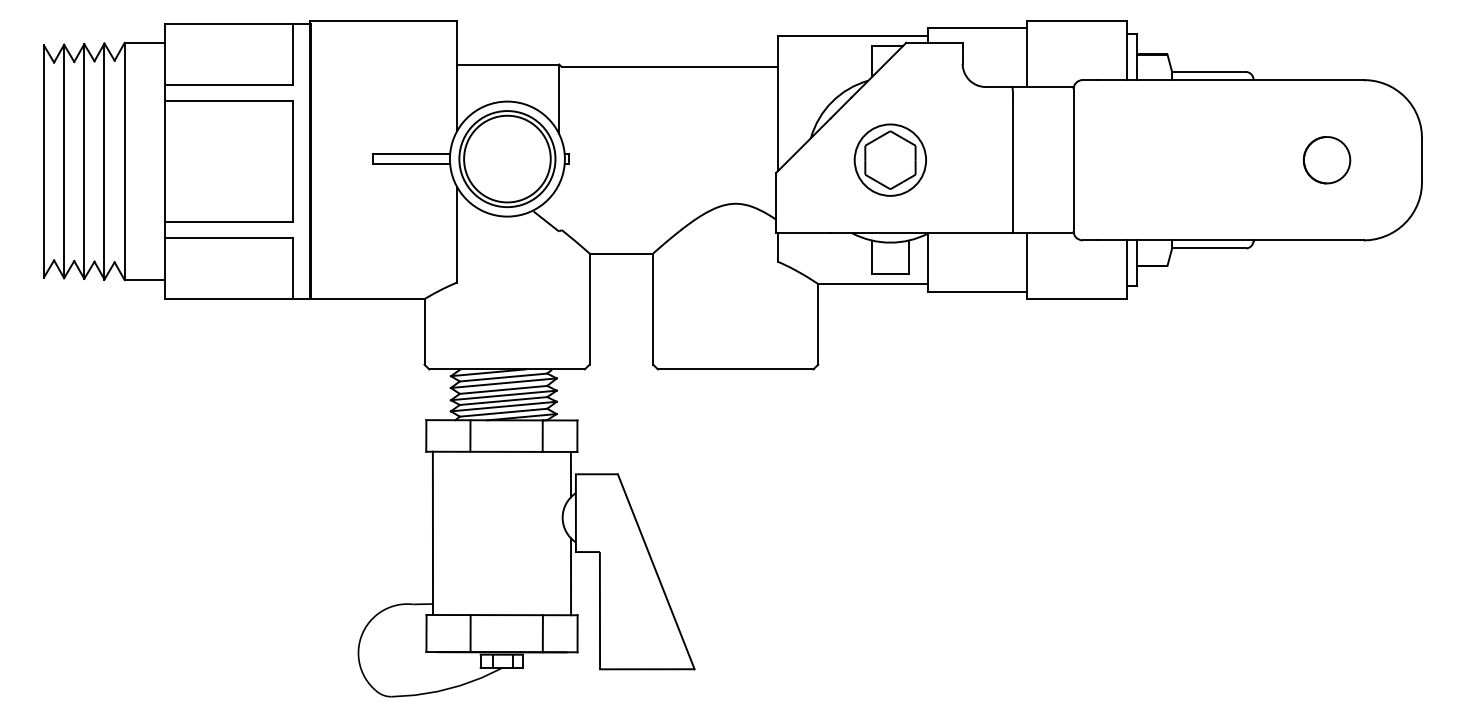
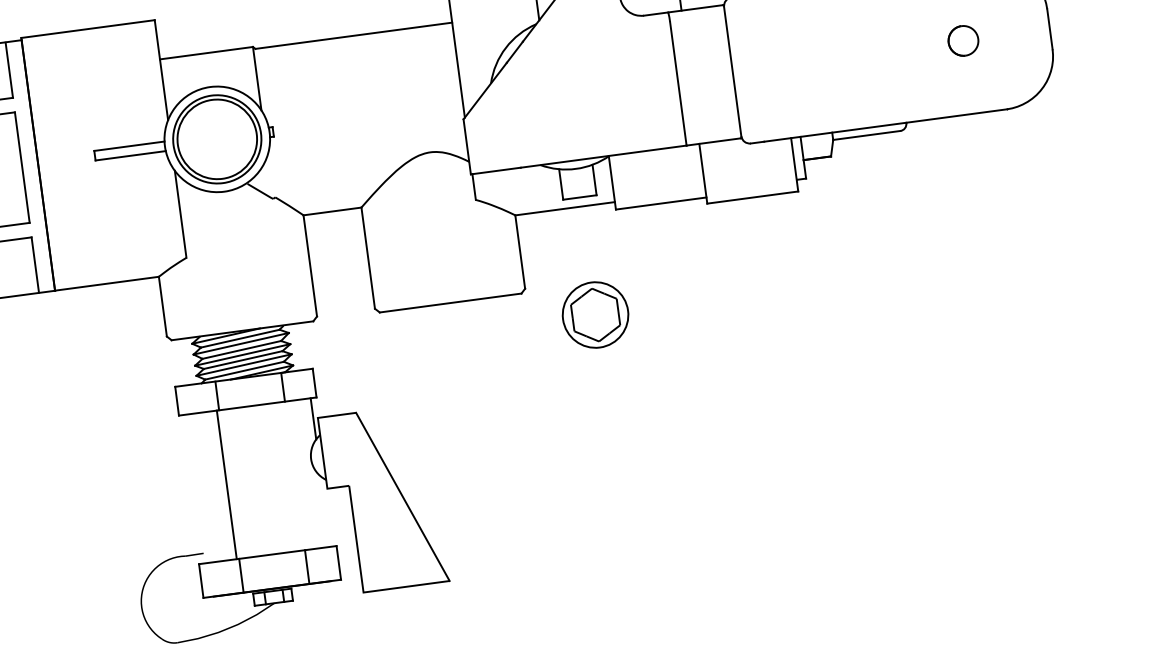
part: (889, 159) -> (594, 314), moved
part: (1326, 160) -> (963, 41), size x0.7
line: (432, 532) -> (226, 484), moved
line: (571, 576) -> (326, 511), removed

